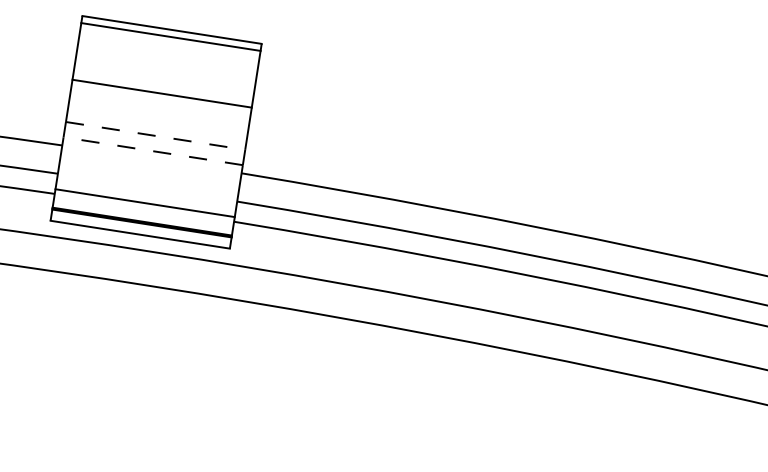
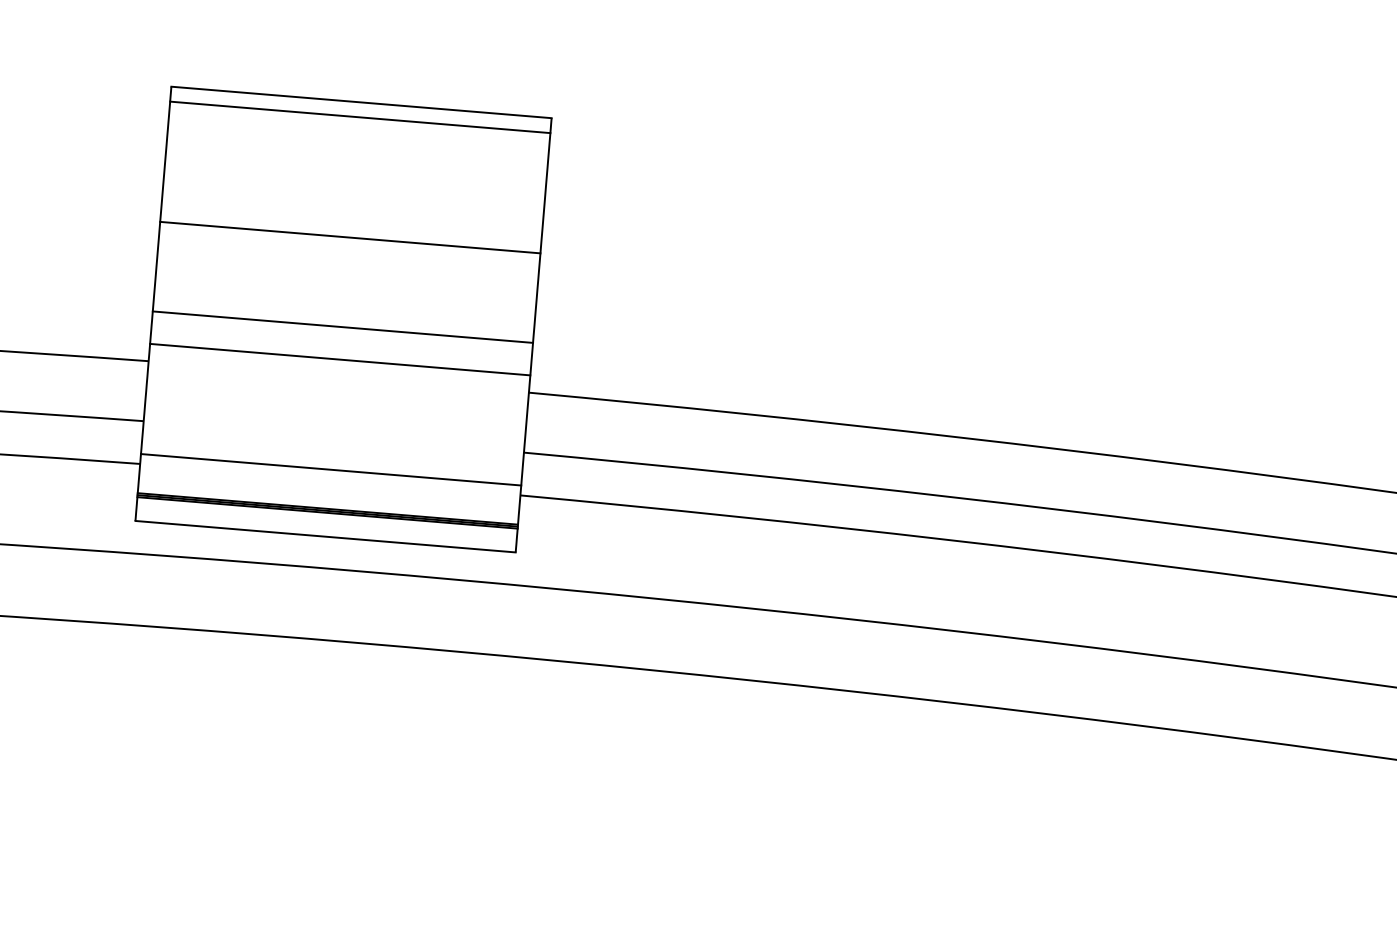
line: (155, 135) -> (342, 326), dashed -> solid
line: (153, 151) -> (340, 360), dashed -> solid

